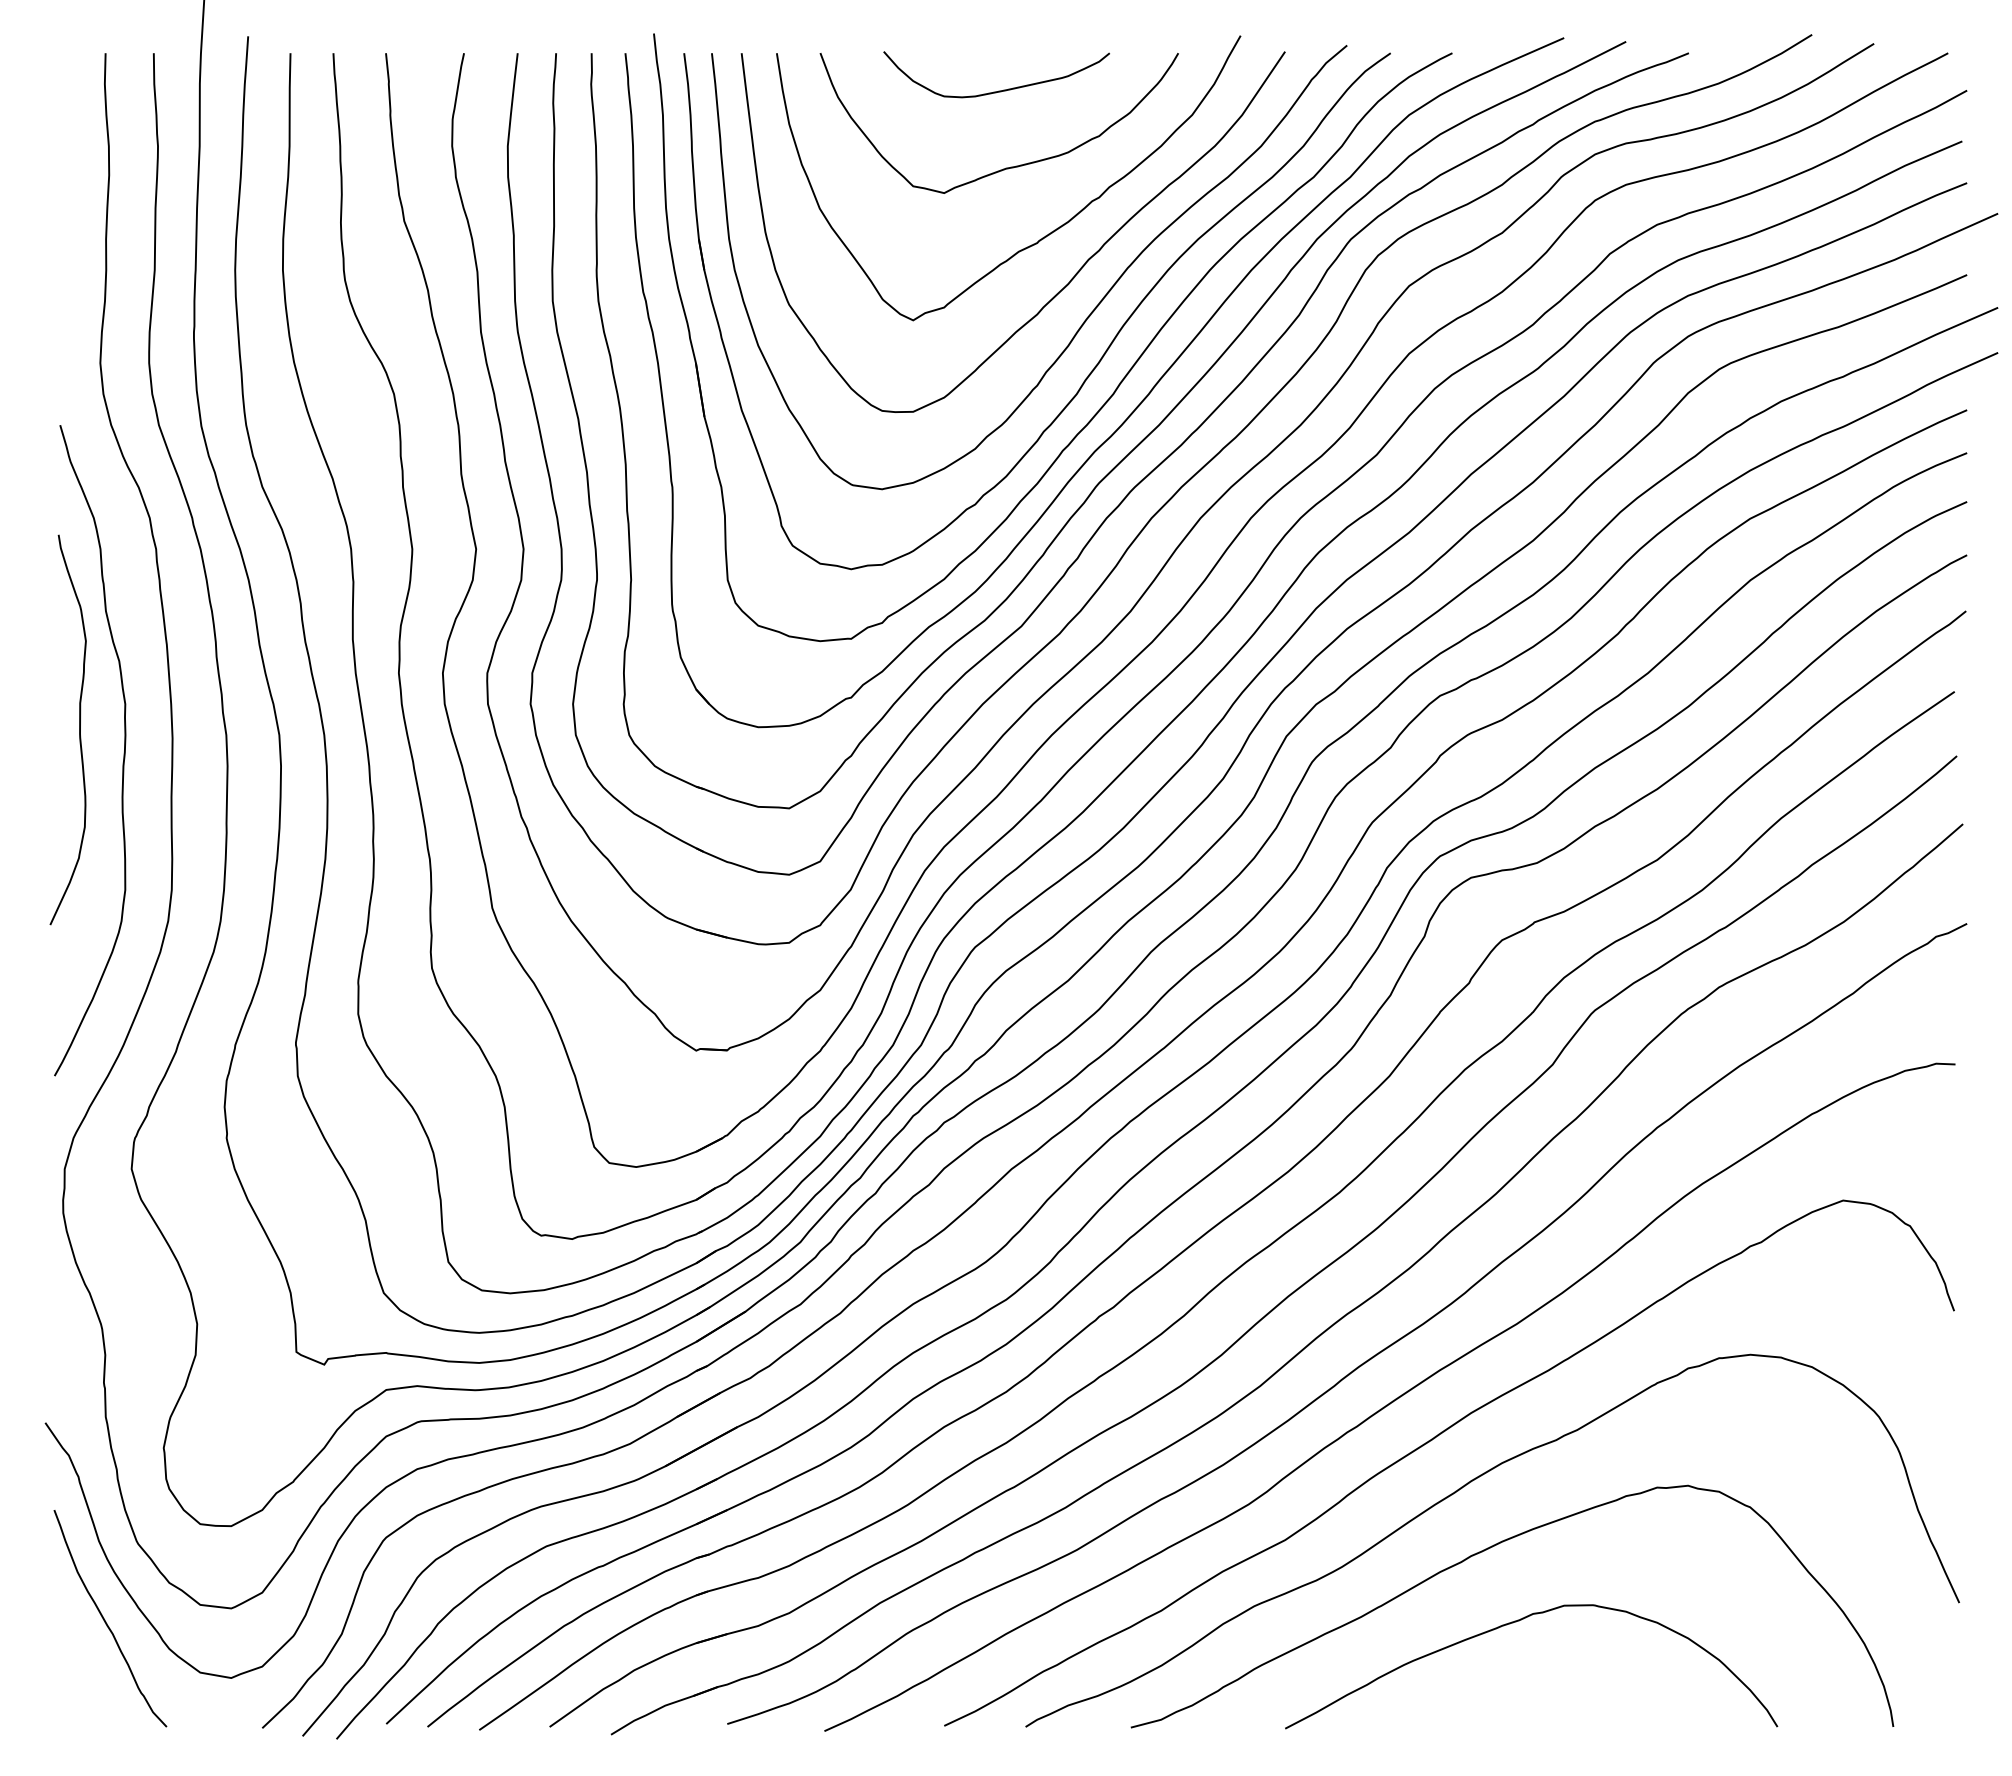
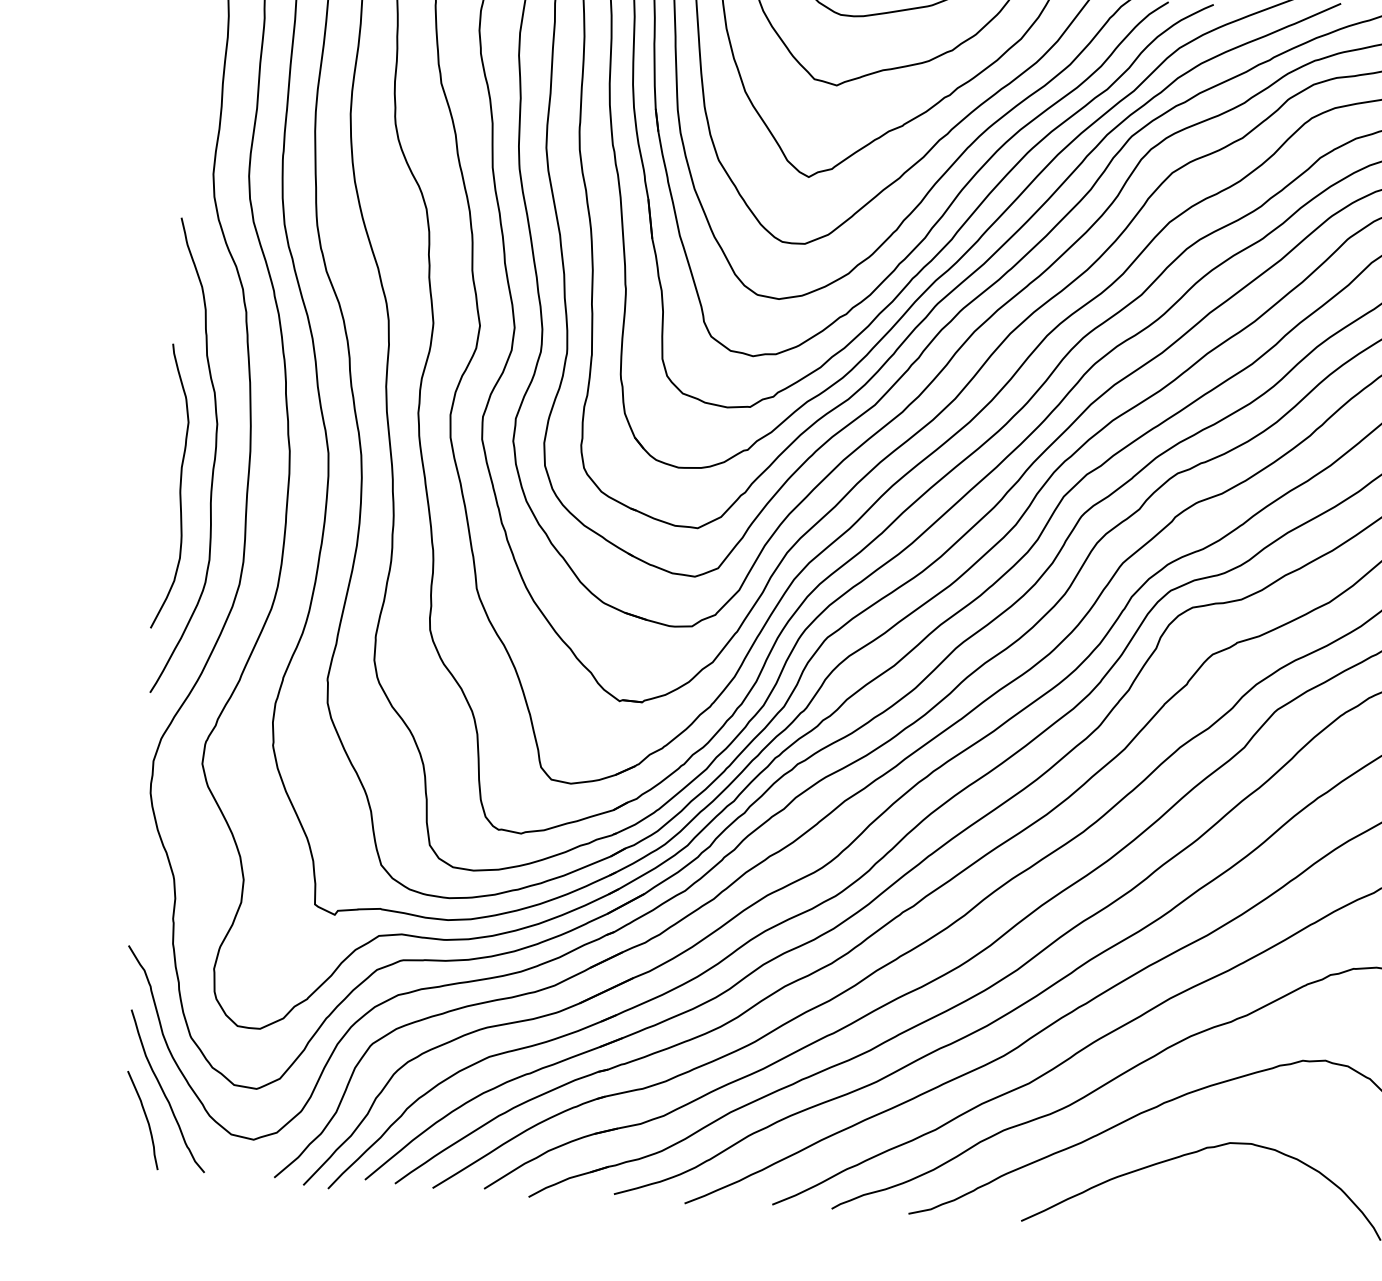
curve: (79, 729) -> (180, 486), moved
curve: (82, 1657) -> (145, 1118), added

